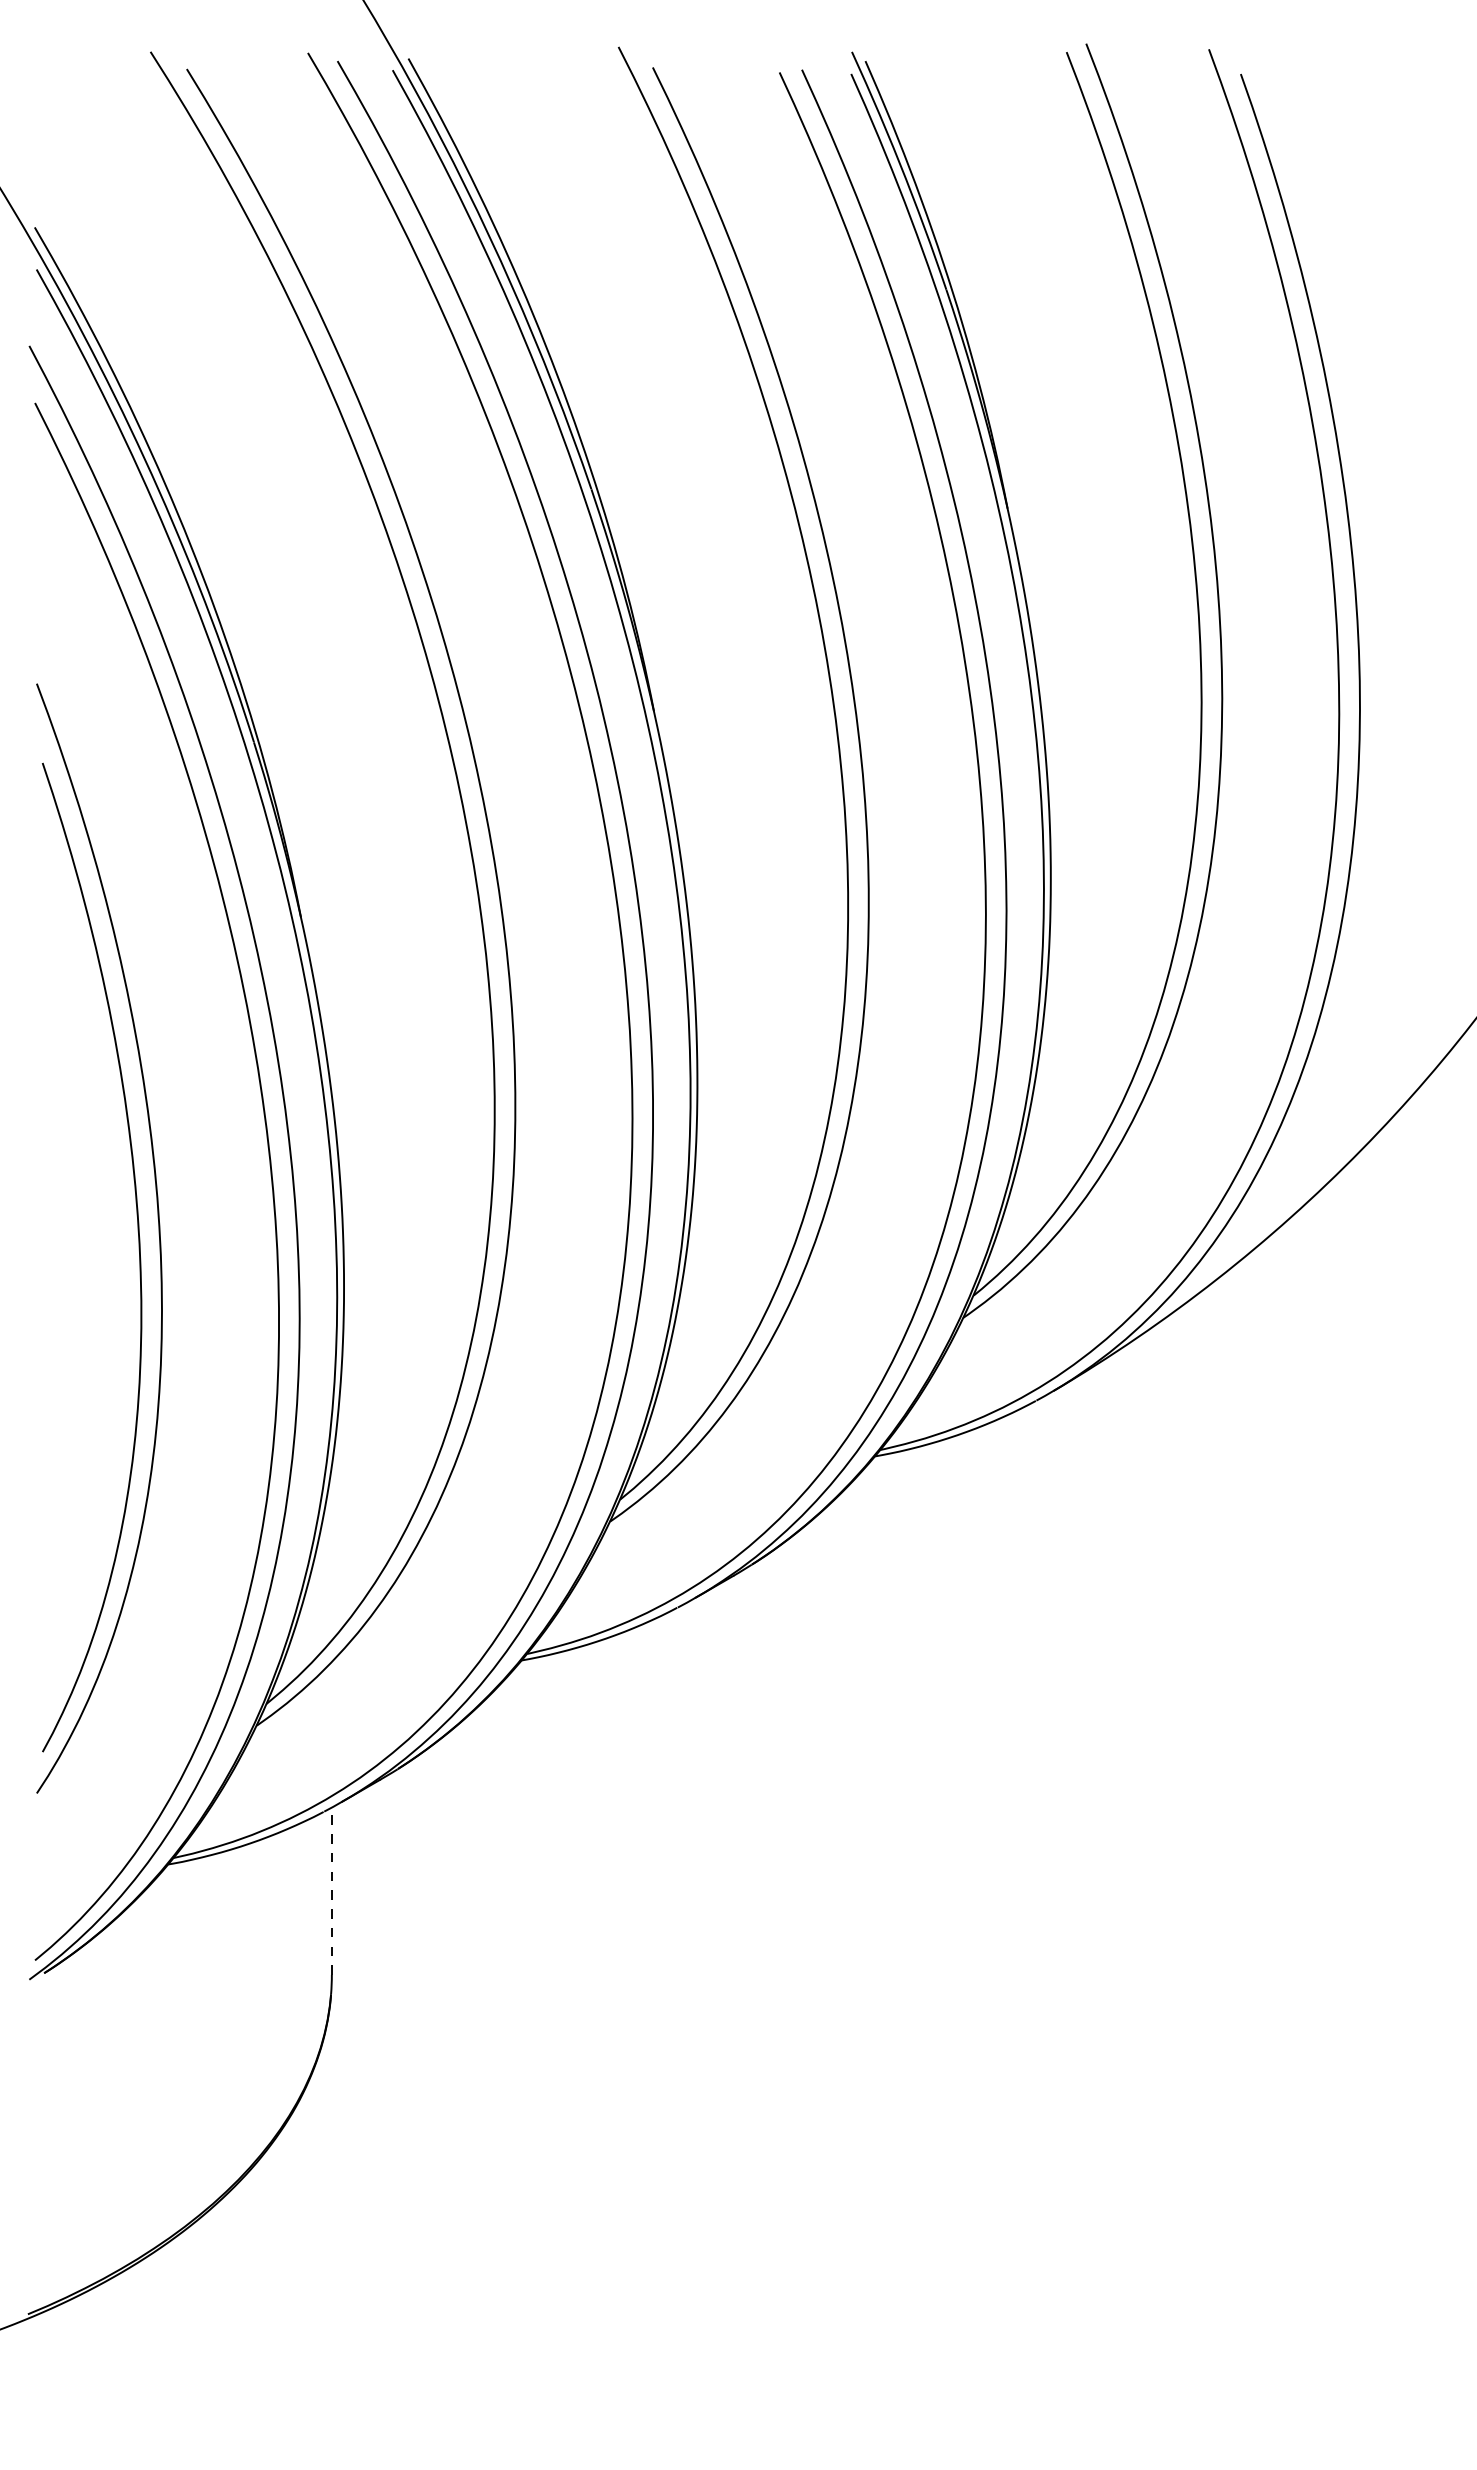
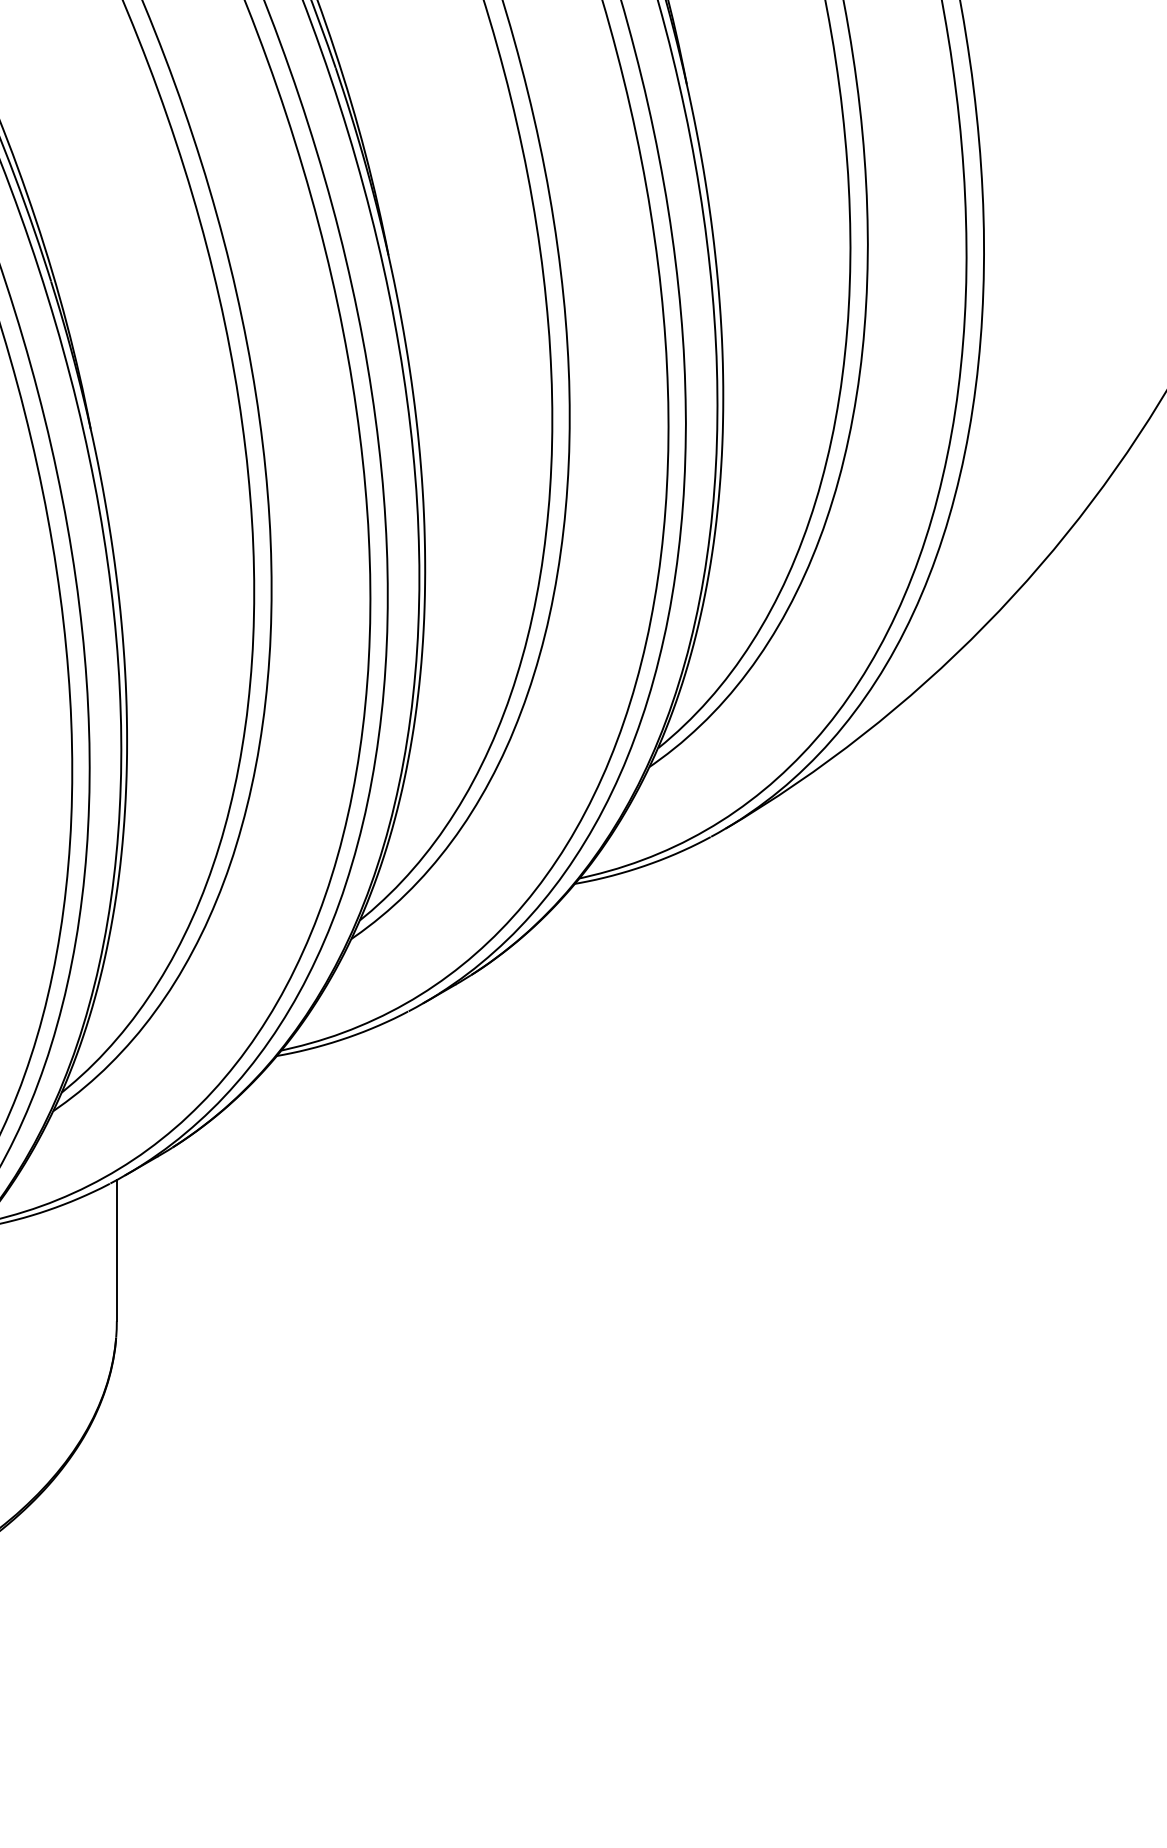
line: (331, 1891) -> (116, 1250), dashed -> solid

